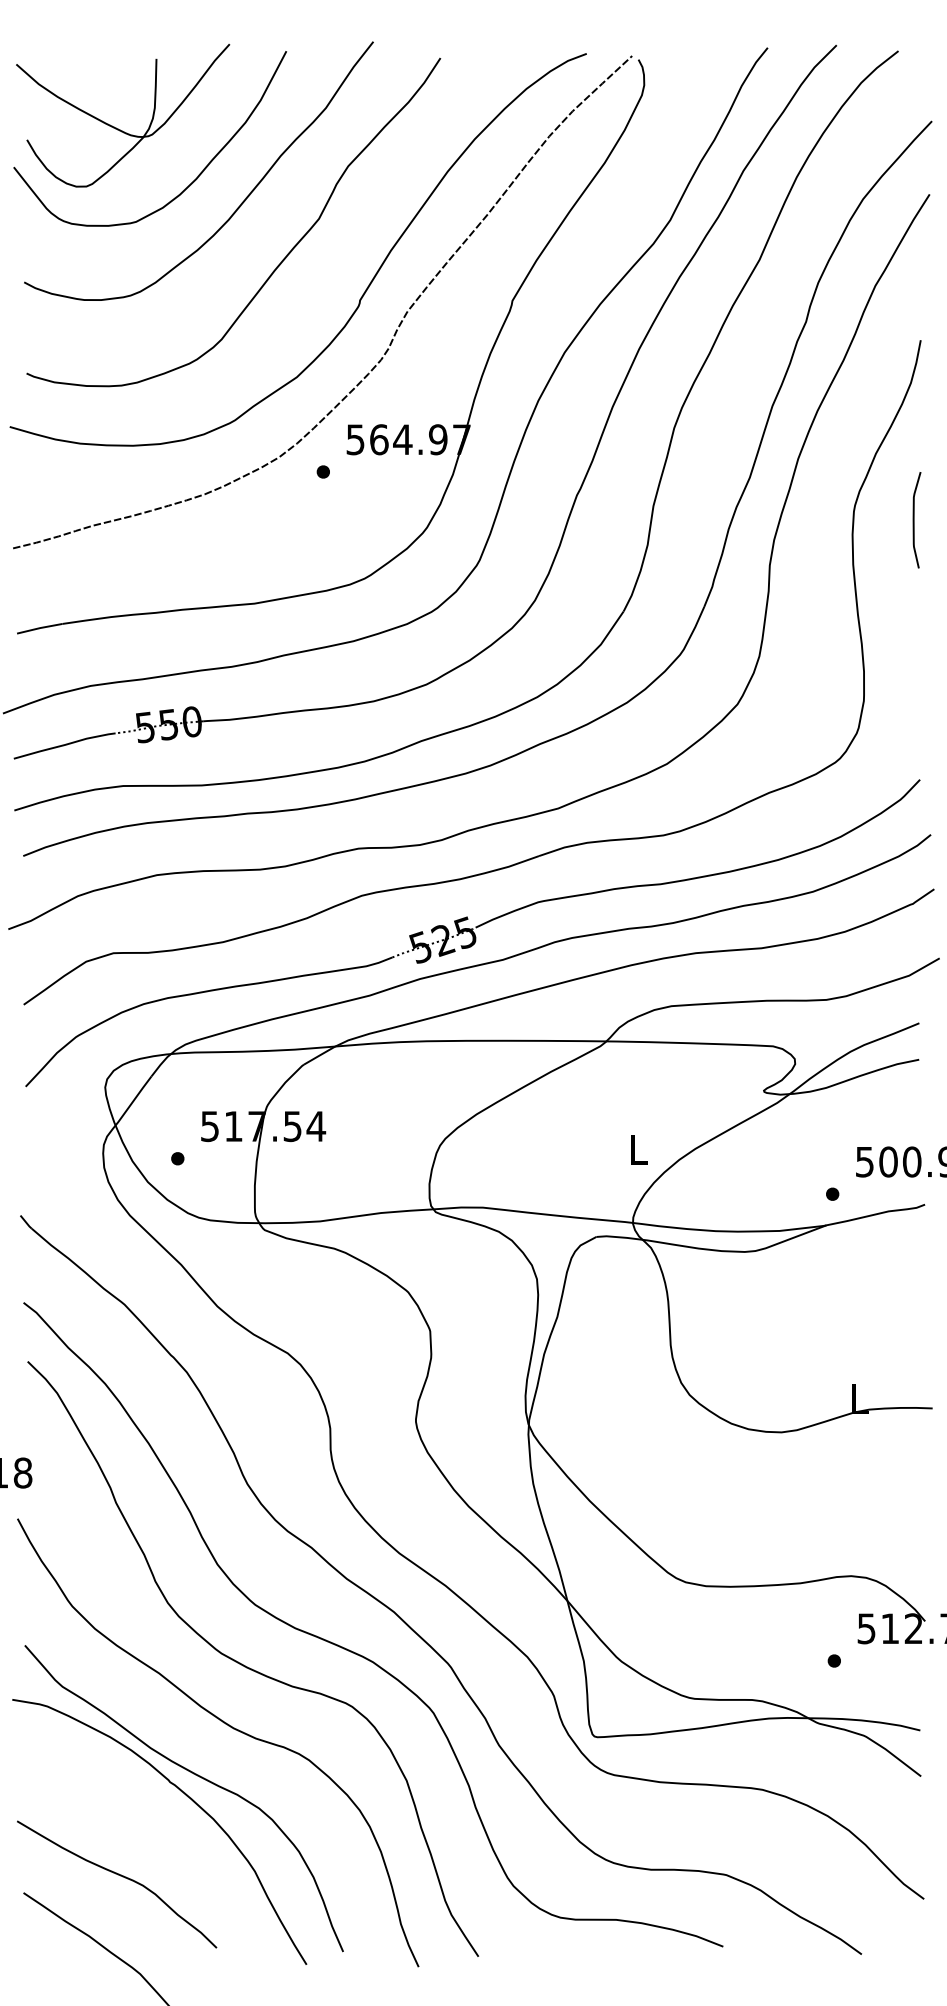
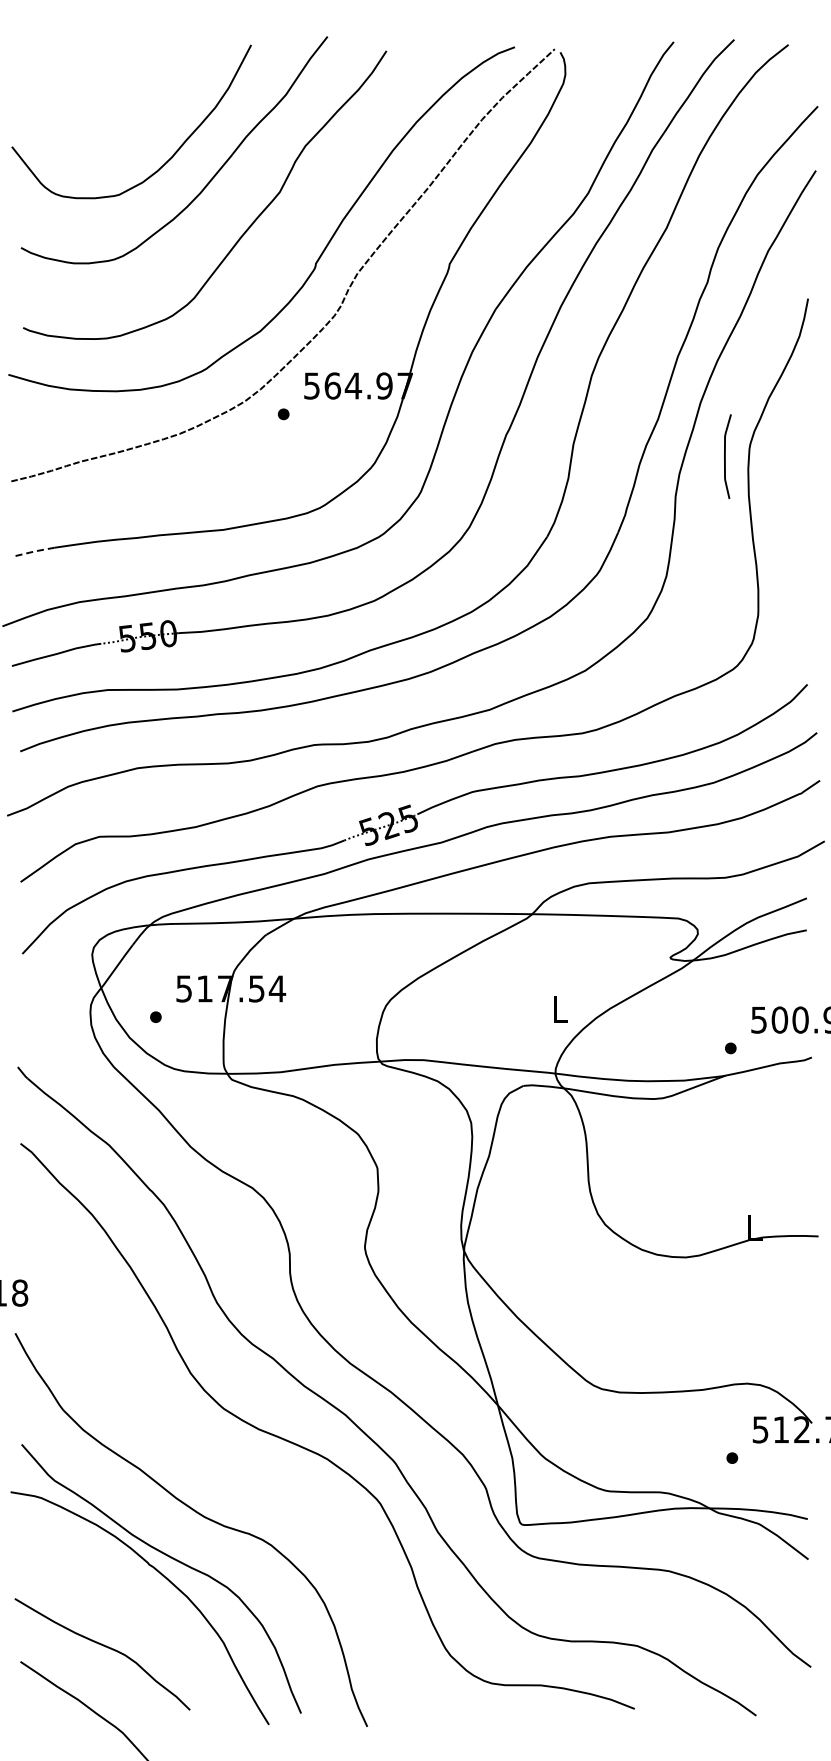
part: (115, 127) -> (101, 111), removed
curve: (914, 520) -> (725, 456), moved
line: (40, 628) -> (35, 551), solid -> dashed
curve: (249, 1667) -> (218, 1463), removed

